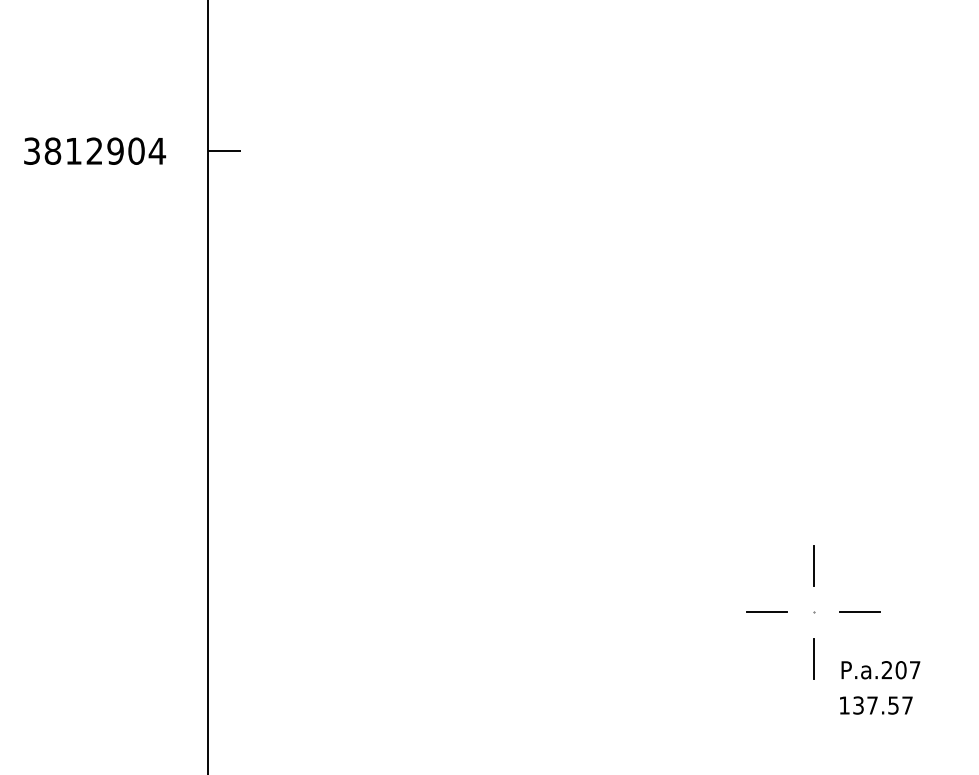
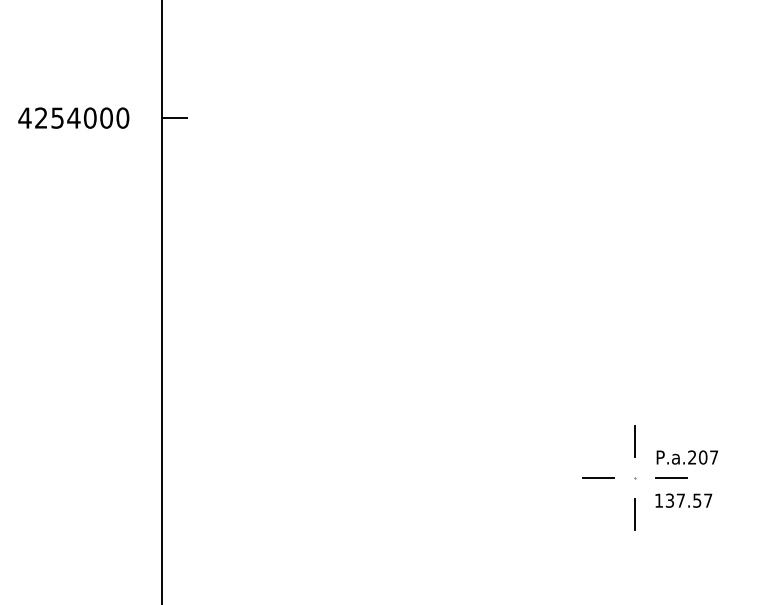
text: (94, 150) -> (73, 117), 3812904 -> 4254000
text: (880, 670) -> (687, 457), moved
text: (876, 705) -> (683, 500), moved

